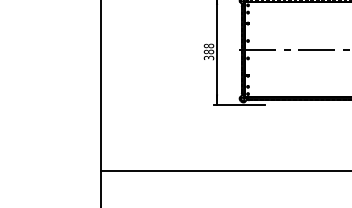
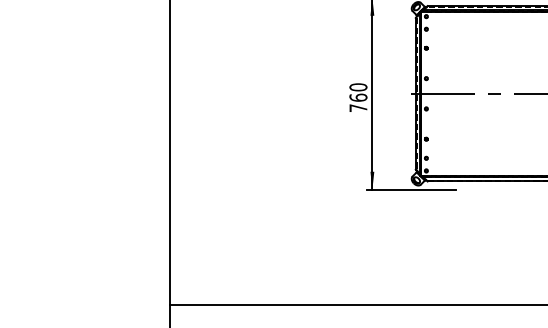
text: (208, 51) -> (357, 96), 388 -> 760

